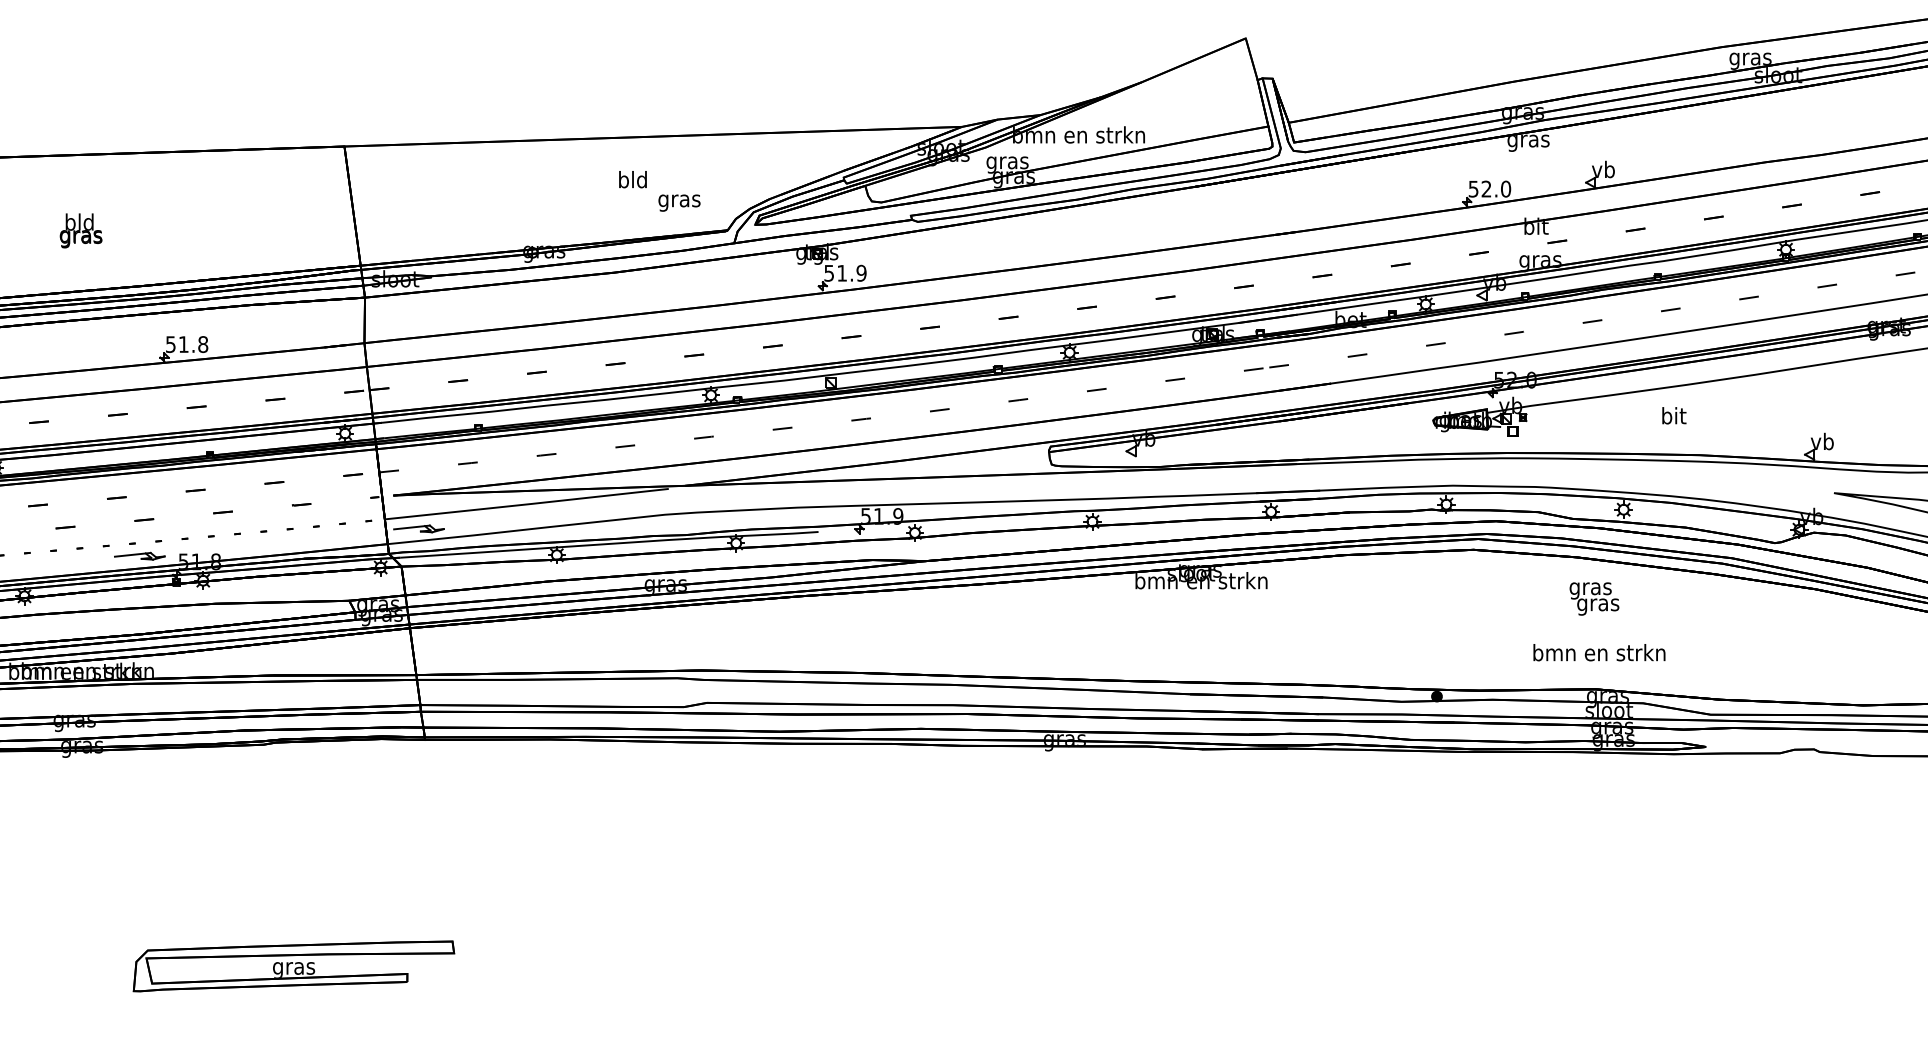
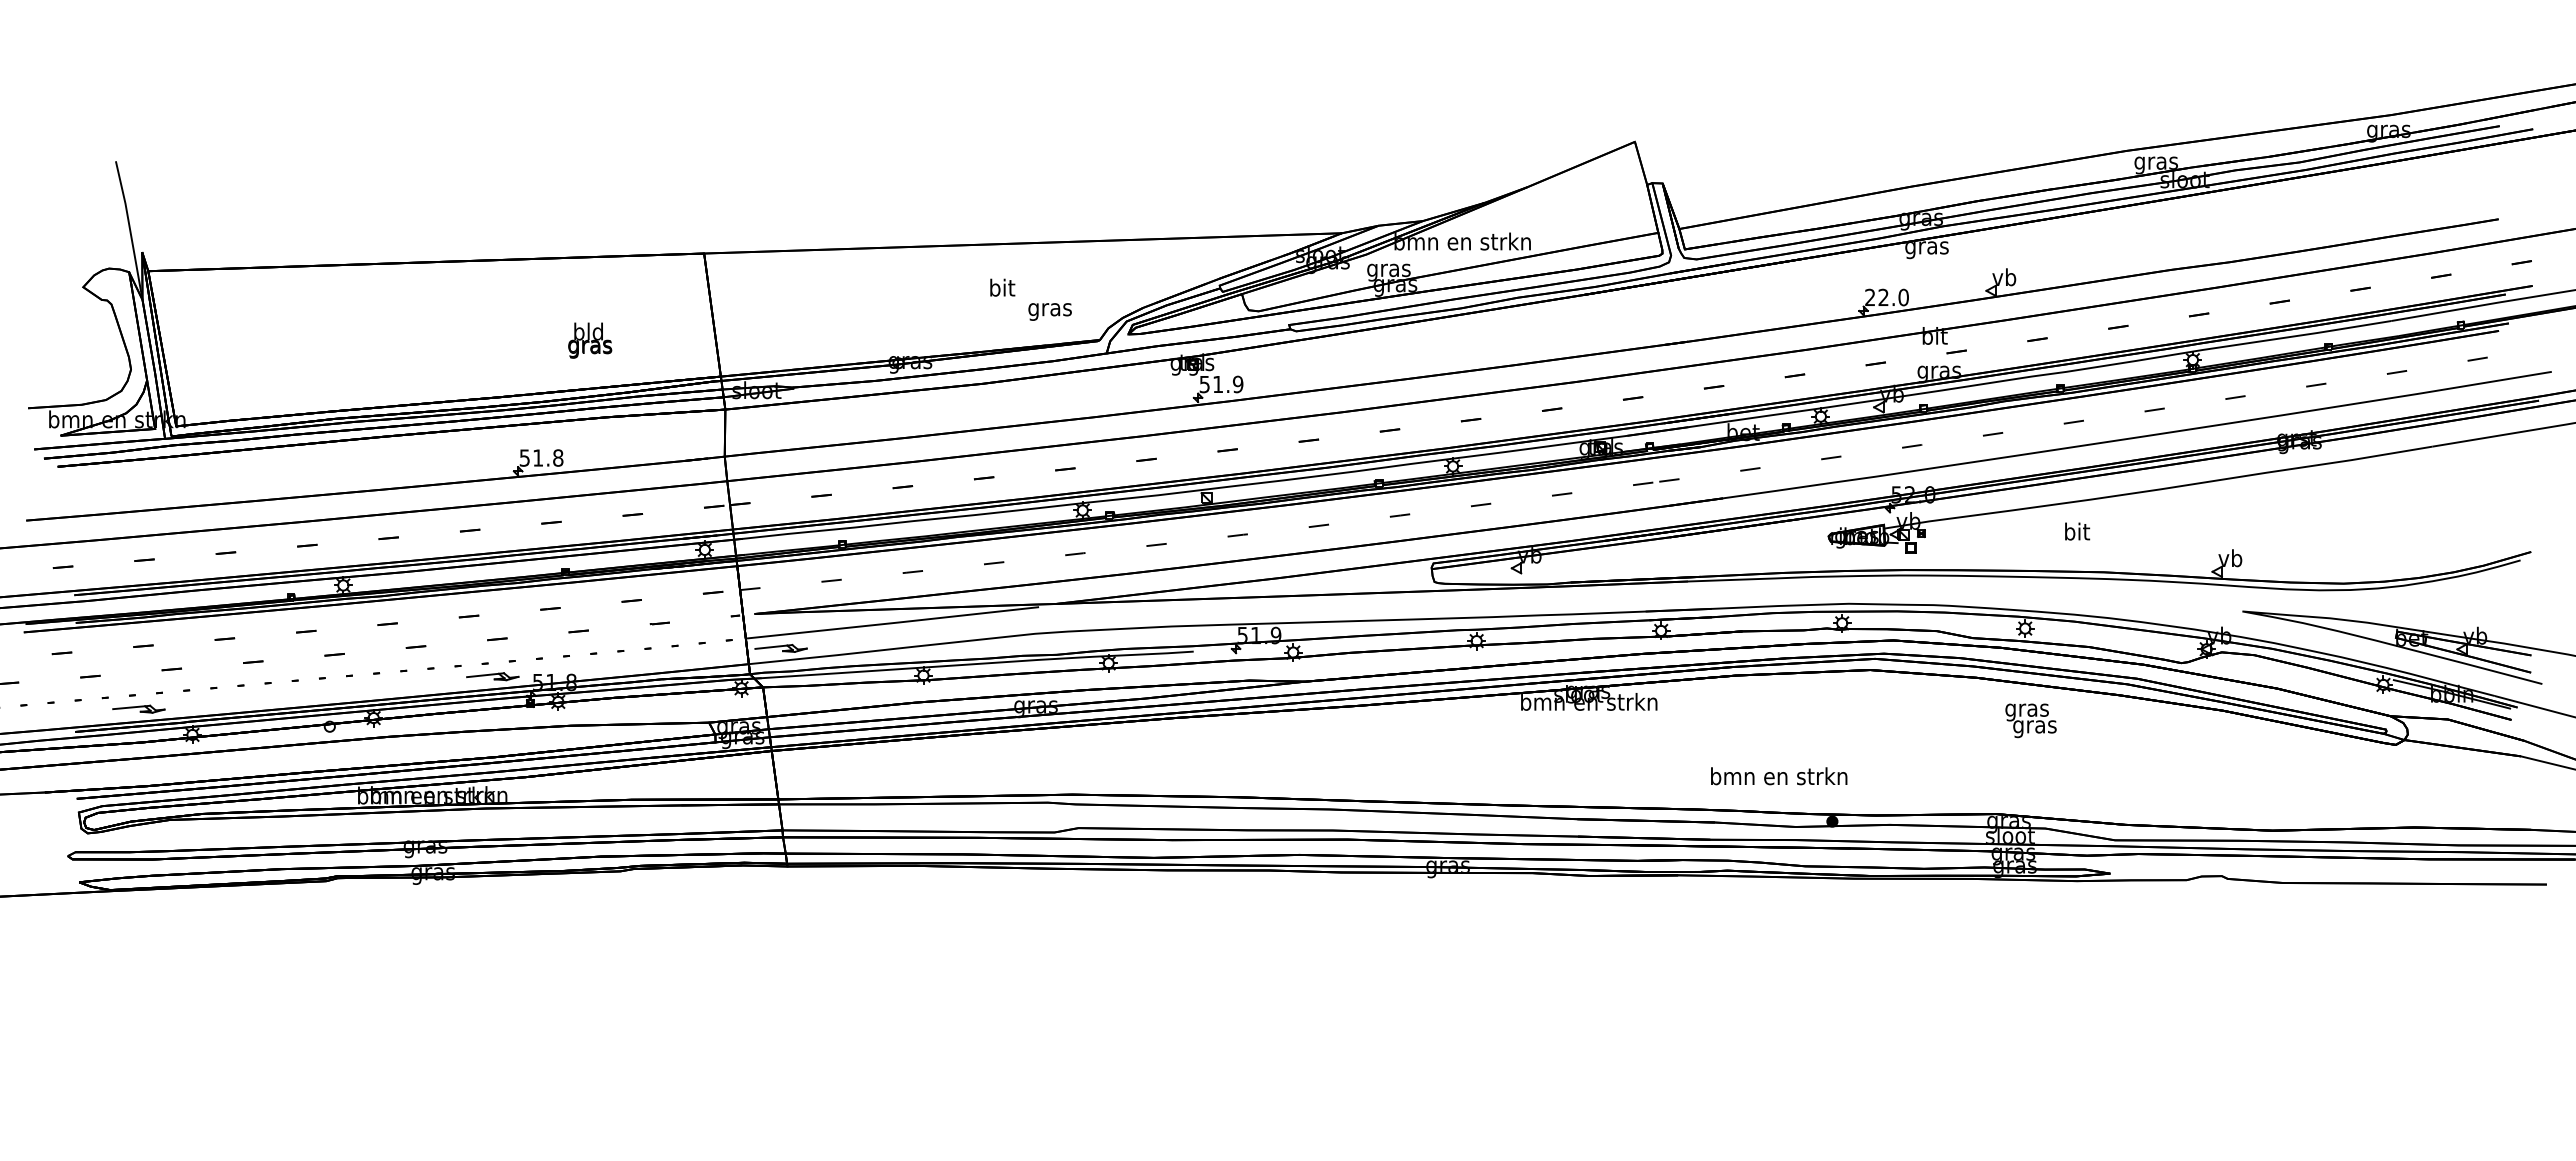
text: (632, 179) -> (1001, 287), bld -> bit
text: (1473, 189) -> (1870, 297), 52.0 -> 22.0
text: (81, 230) -> (590, 340), moved
text: (1593, 598) -> (2030, 720), moved
text: (1599, 652) -> (1779, 776), moved
part: (293, 965) -> (651, 1099), removed

